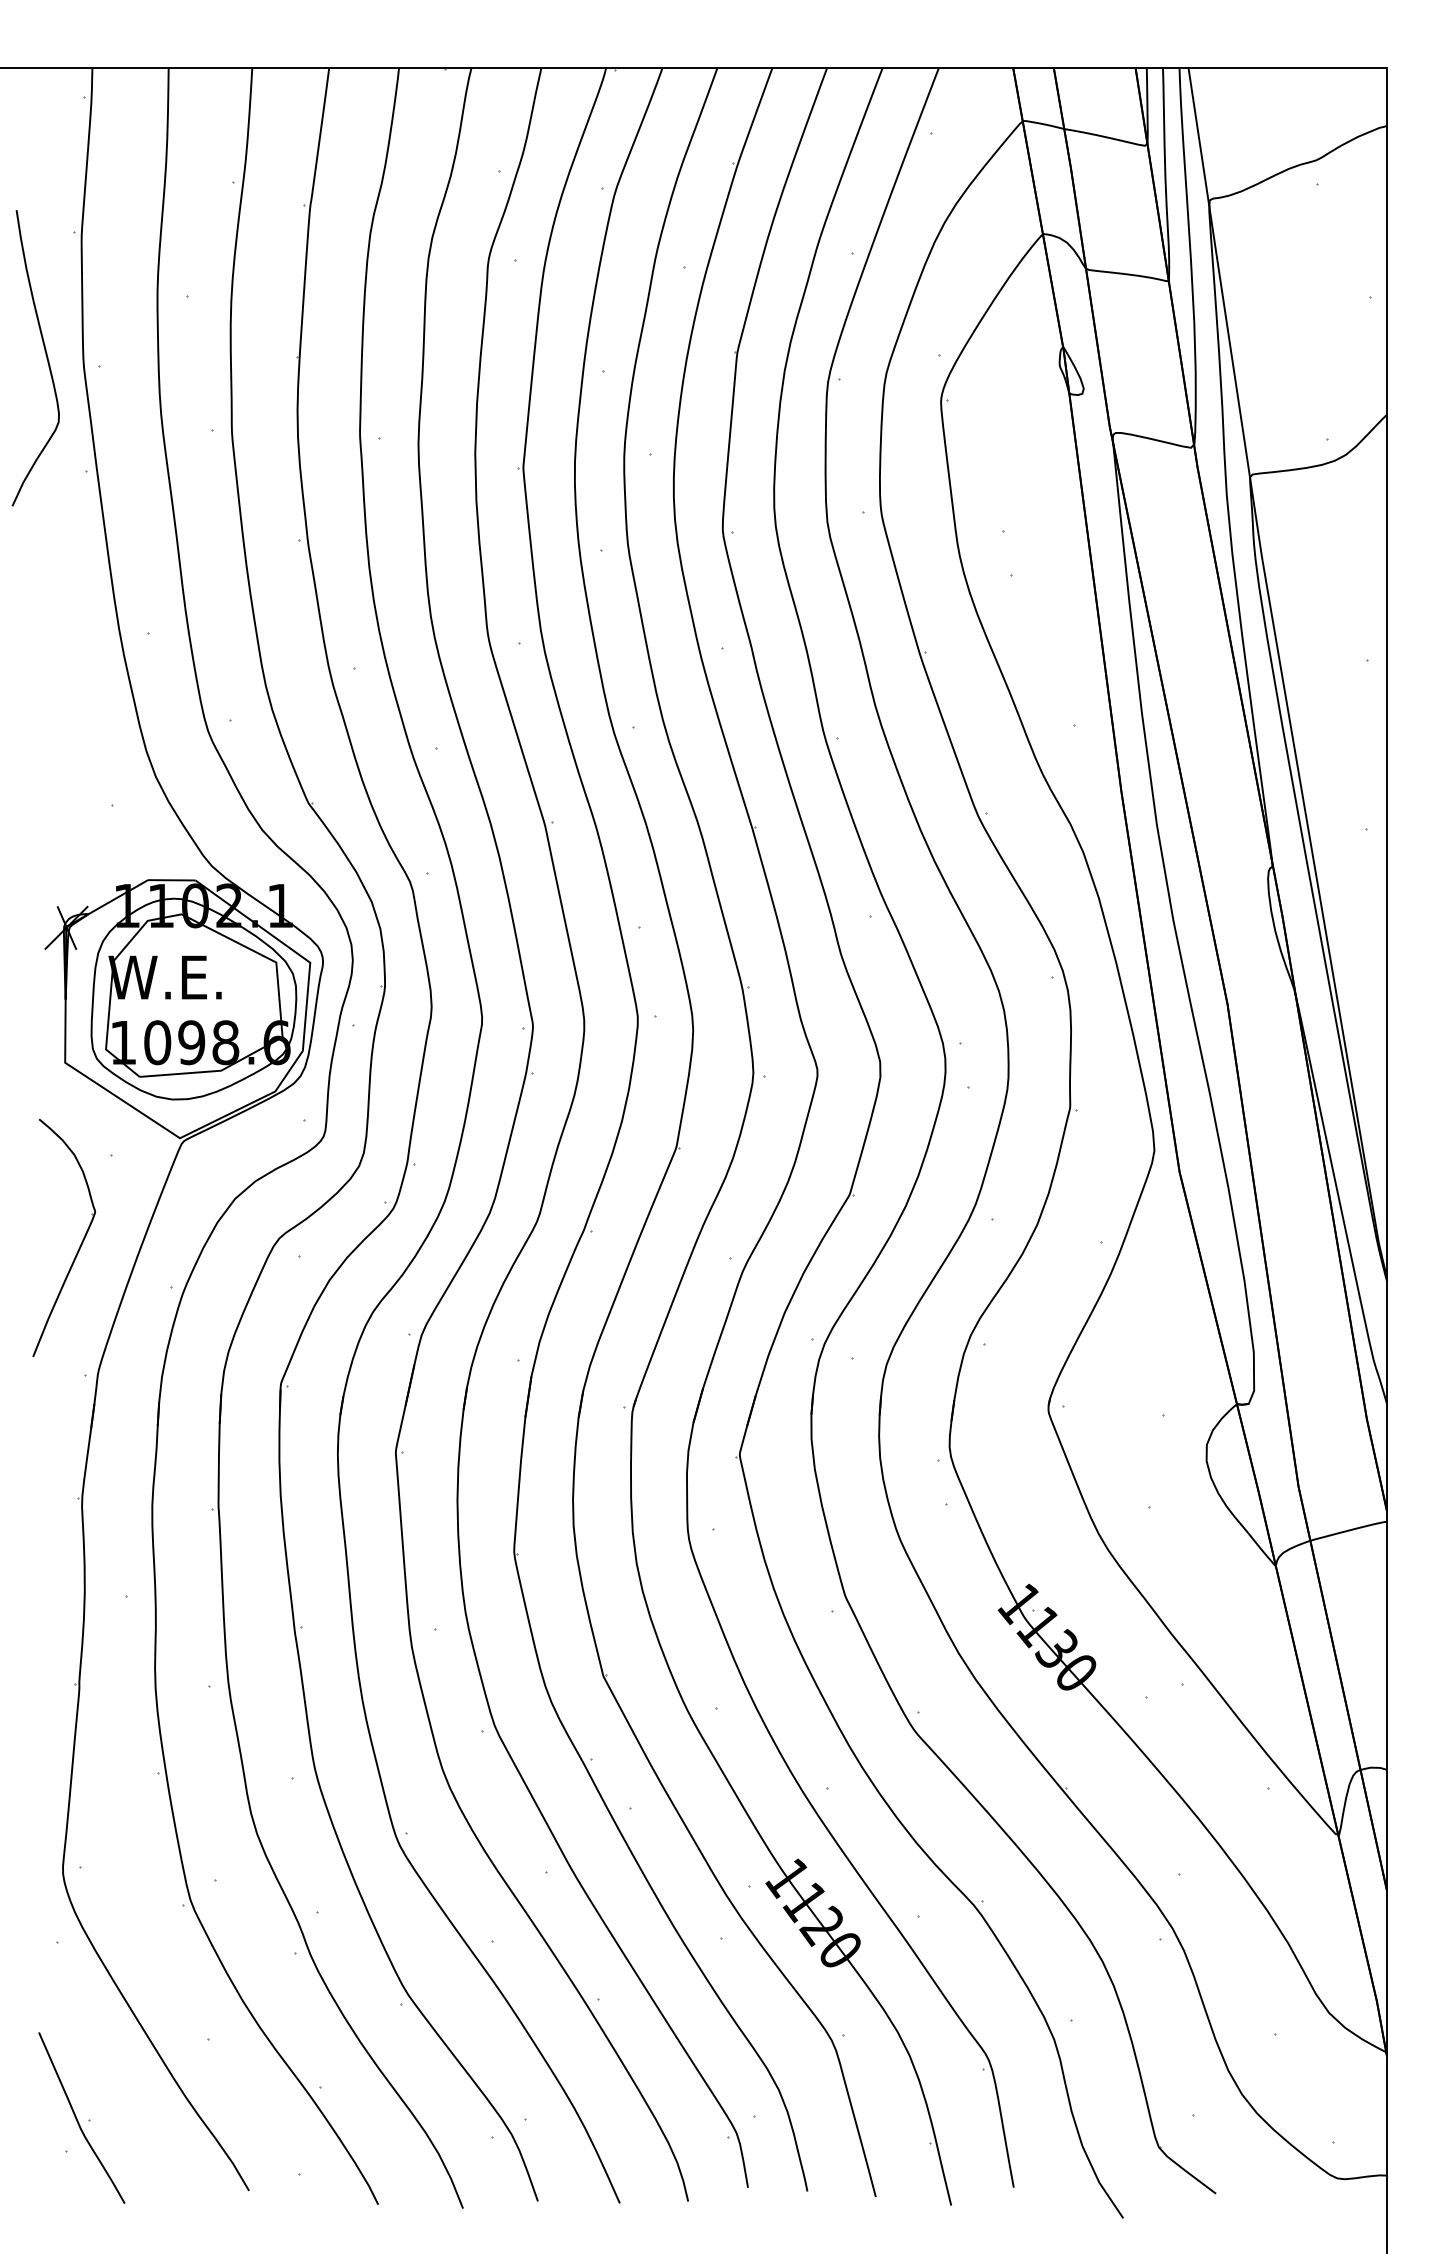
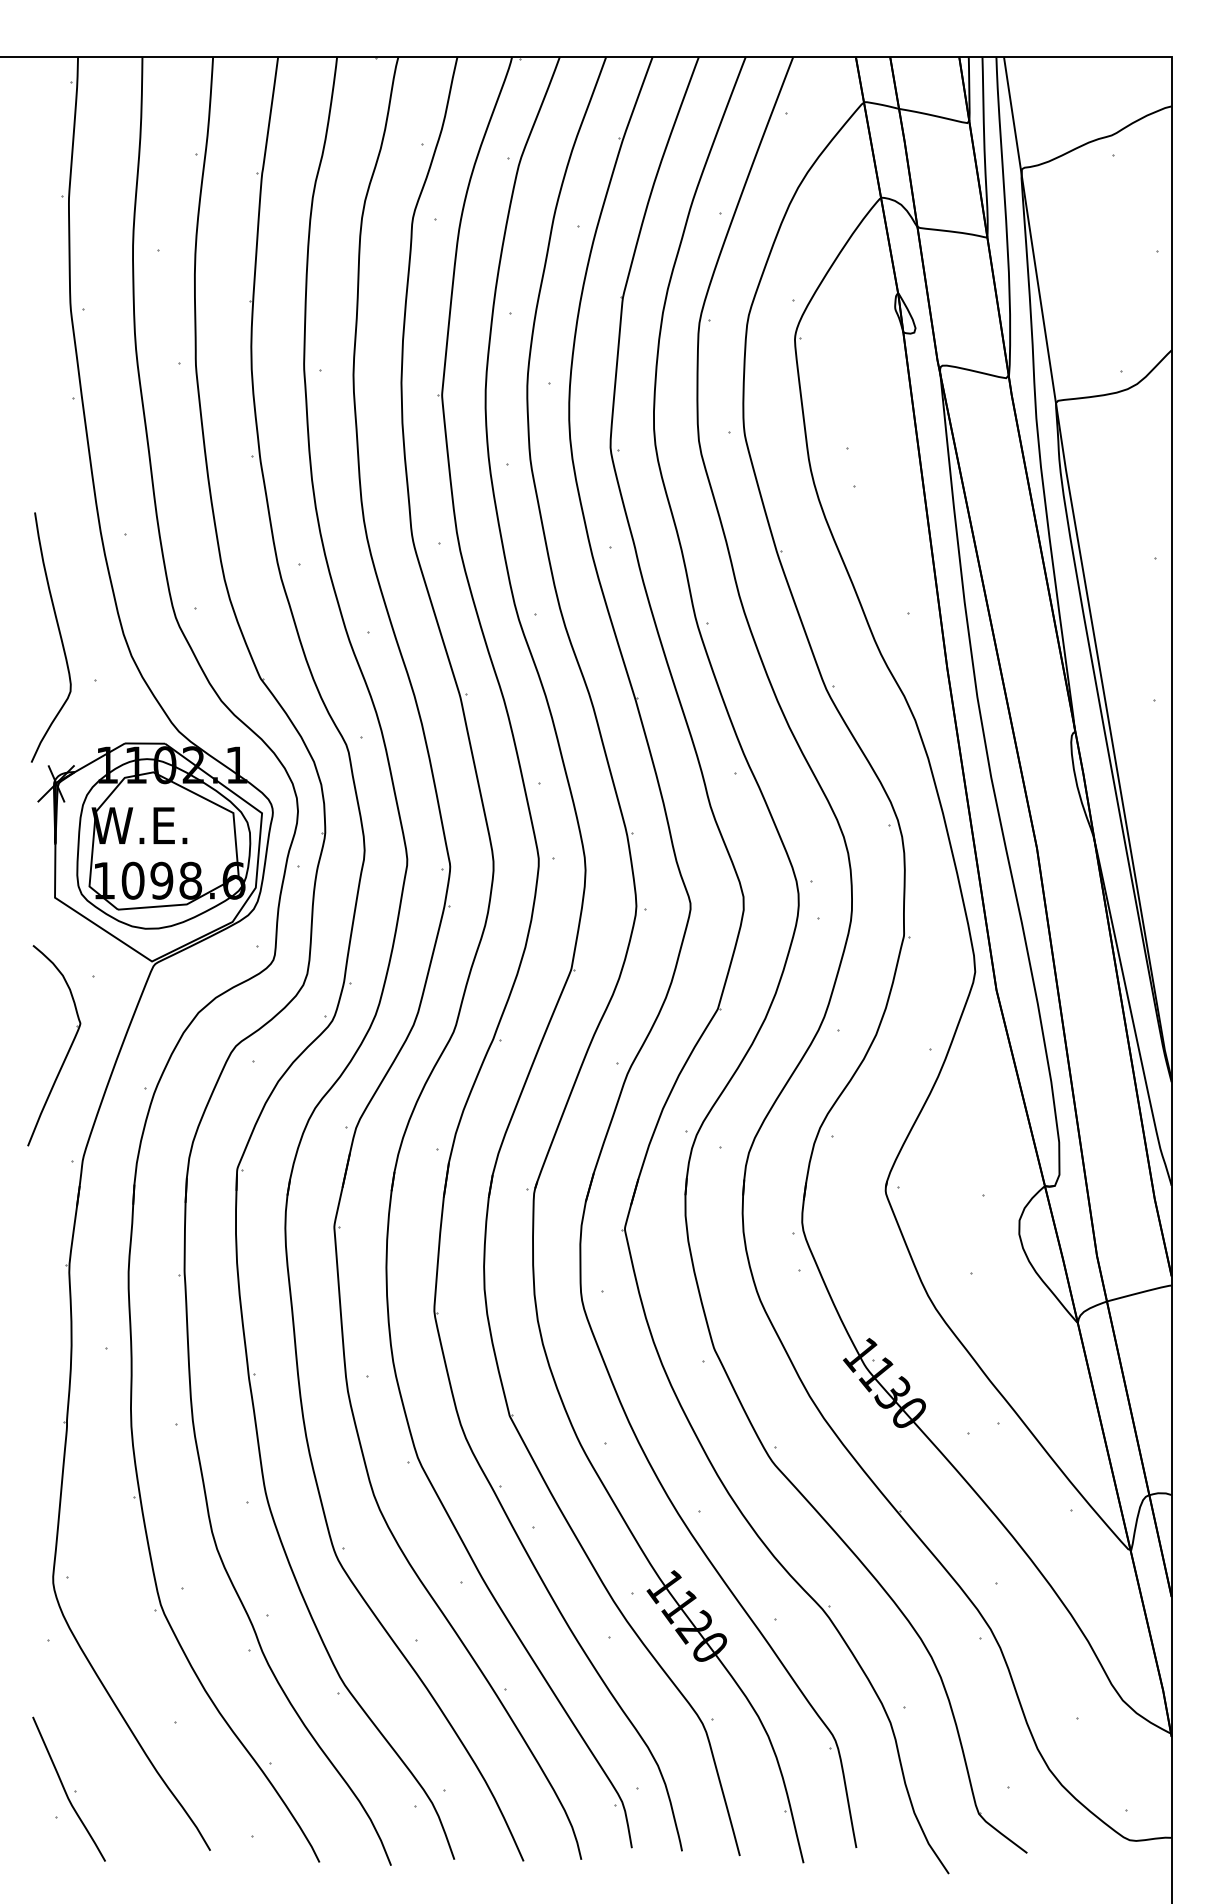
curve: (45, 357) -> (59, 636), moved

